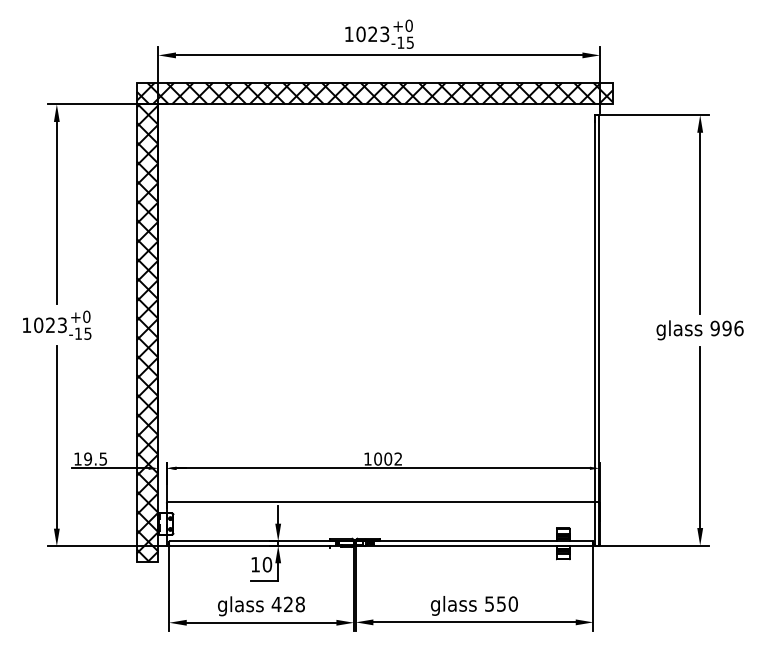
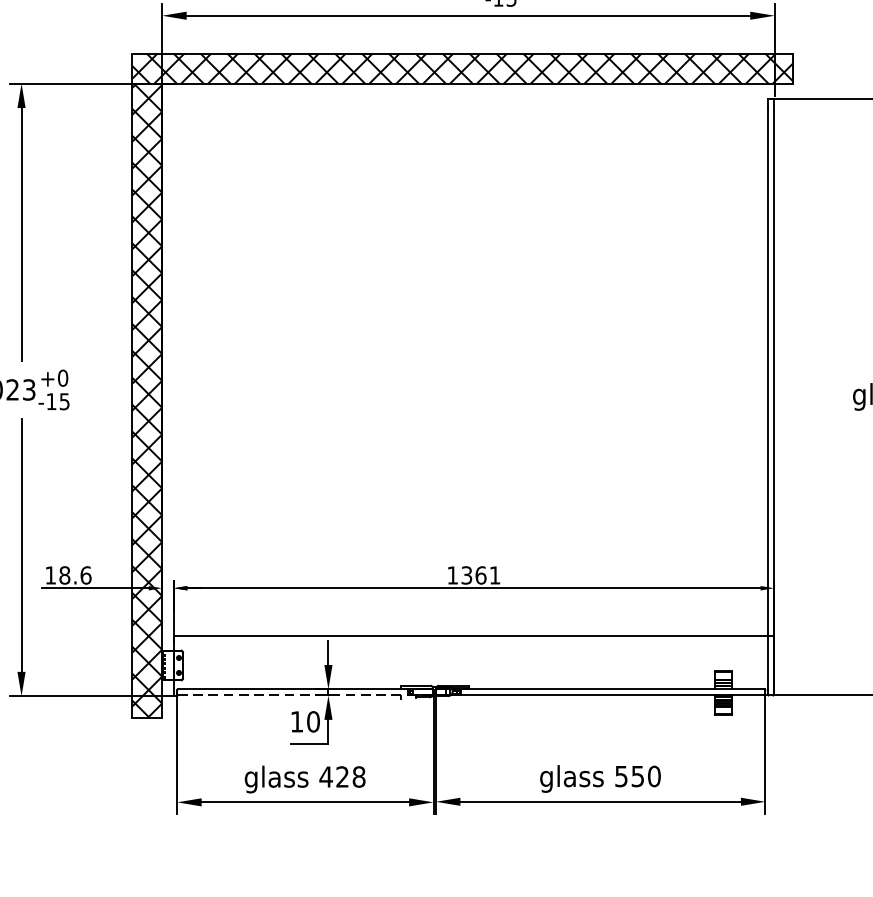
text: (95, 458) -> (75, 574), 19.5 -> 18.6
text: (387, 458) -> (479, 574), 1002 -> 1361
line: (261, 545) -> (305, 695), solid -> dashed

